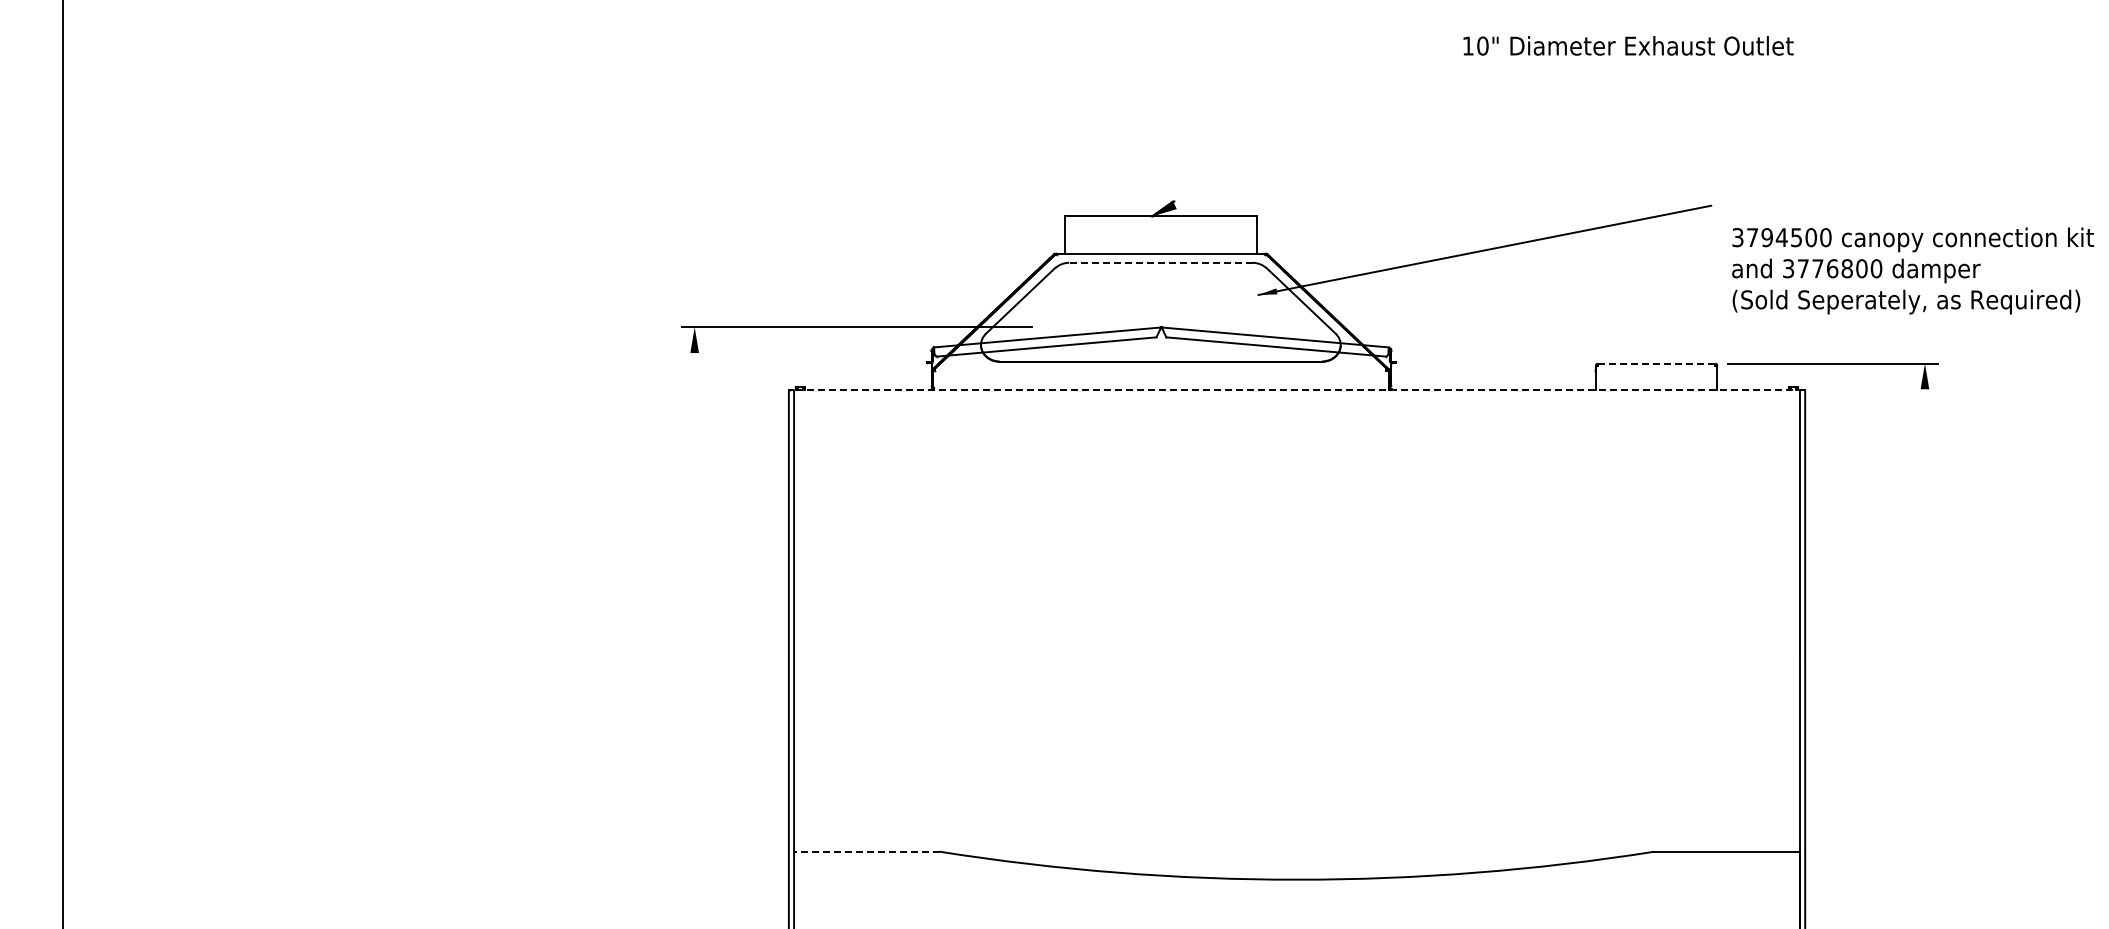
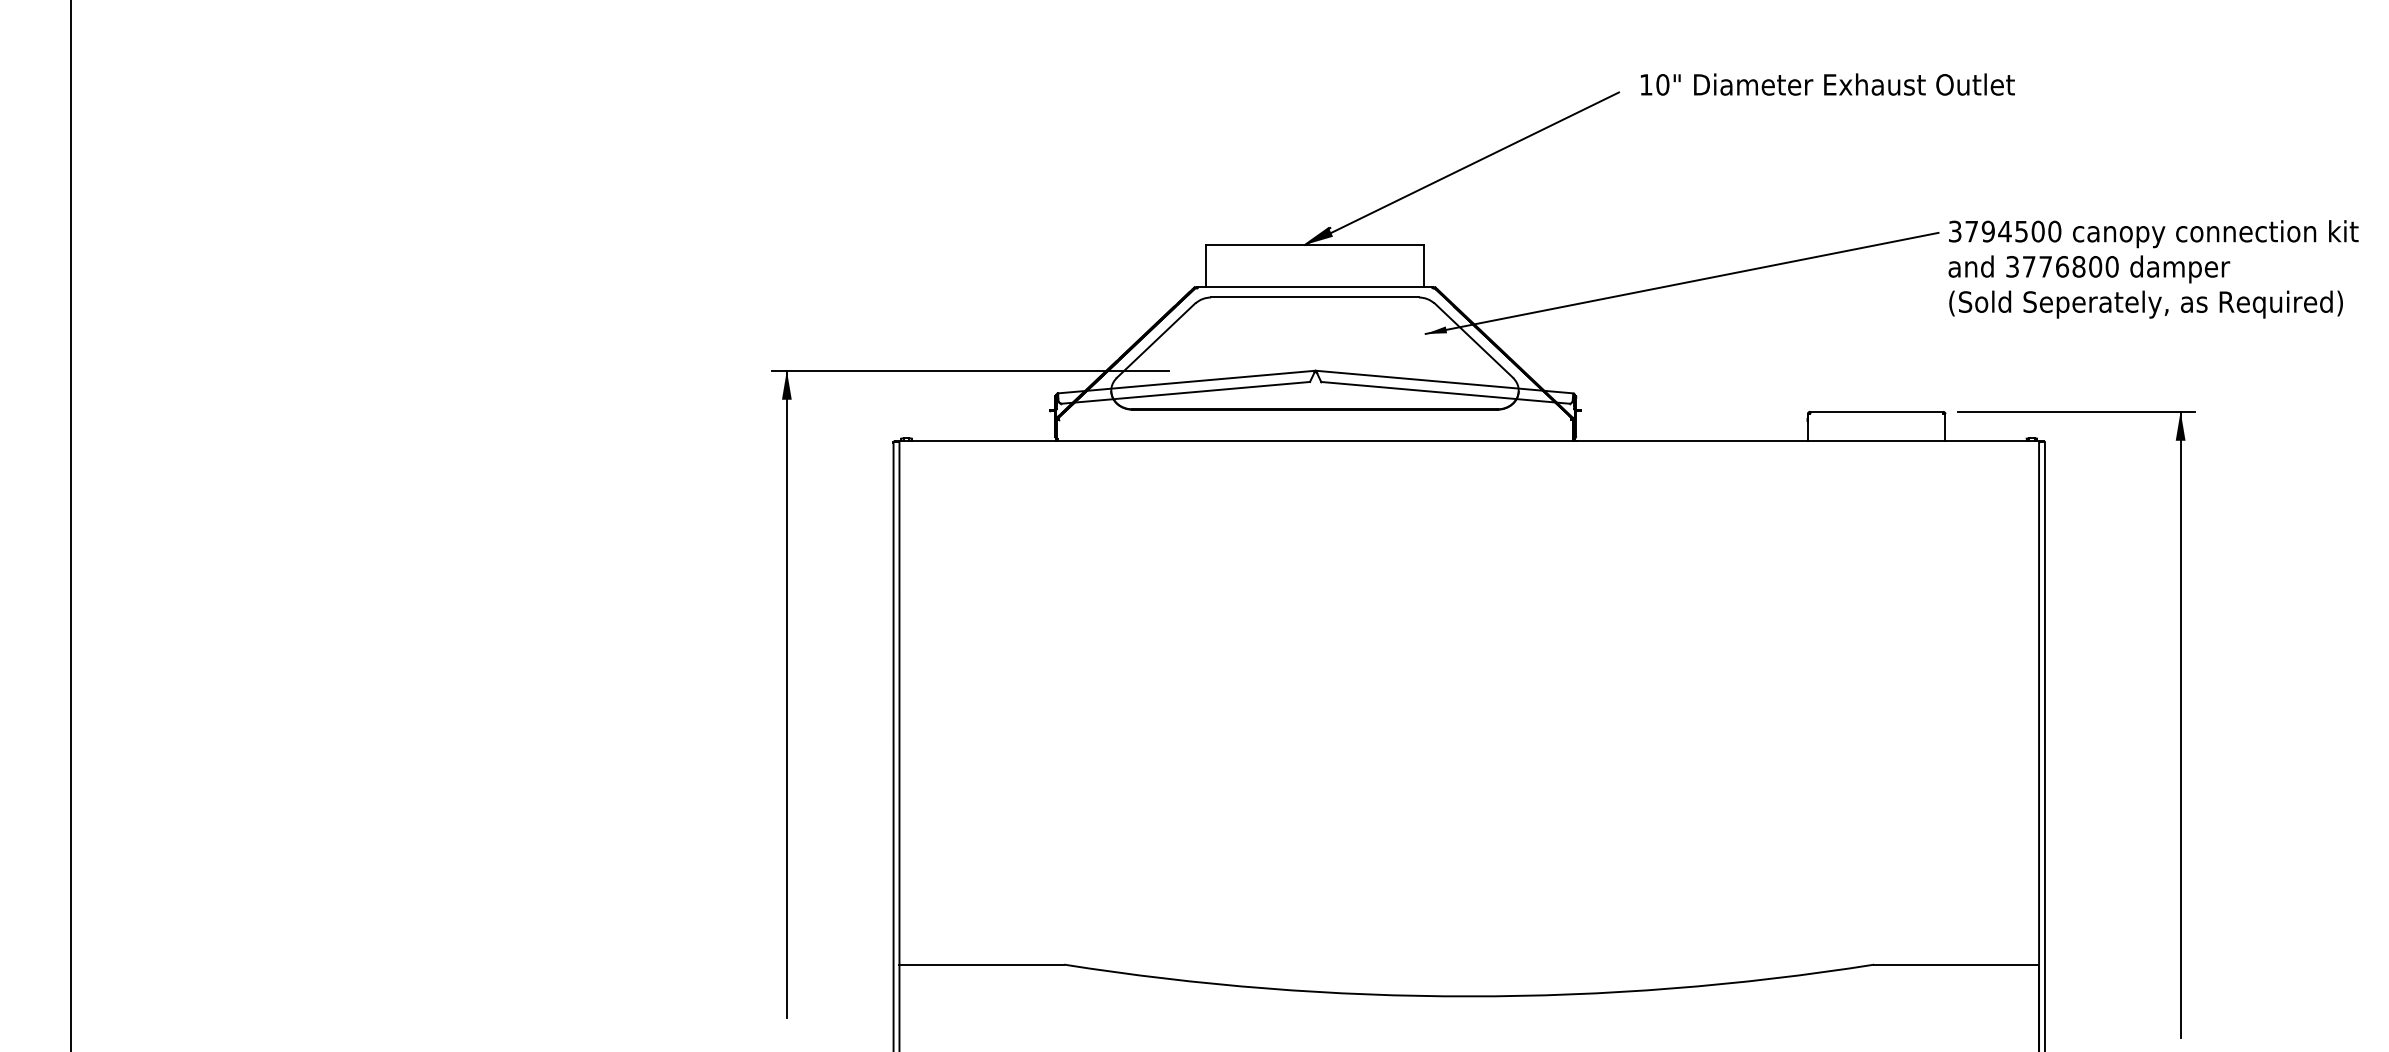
text: (1628, 45) -> (1827, 84), moved
line: (1299, 144) -> (1472, 163), added
line: (1160, 262) -> (1314, 297), dashed -> solid
text: (1912, 270) -> (2152, 268), moved
line: (1656, 363) -> (1876, 411), dashed -> solid
line: (1296, 389) -> (1468, 441), dashed -> solid
line: (694, 612) -> (786, 693), added
line: (1924, 639) -> (2180, 724), added
line: (866, 851) -> (981, 964), dashed -> solid

